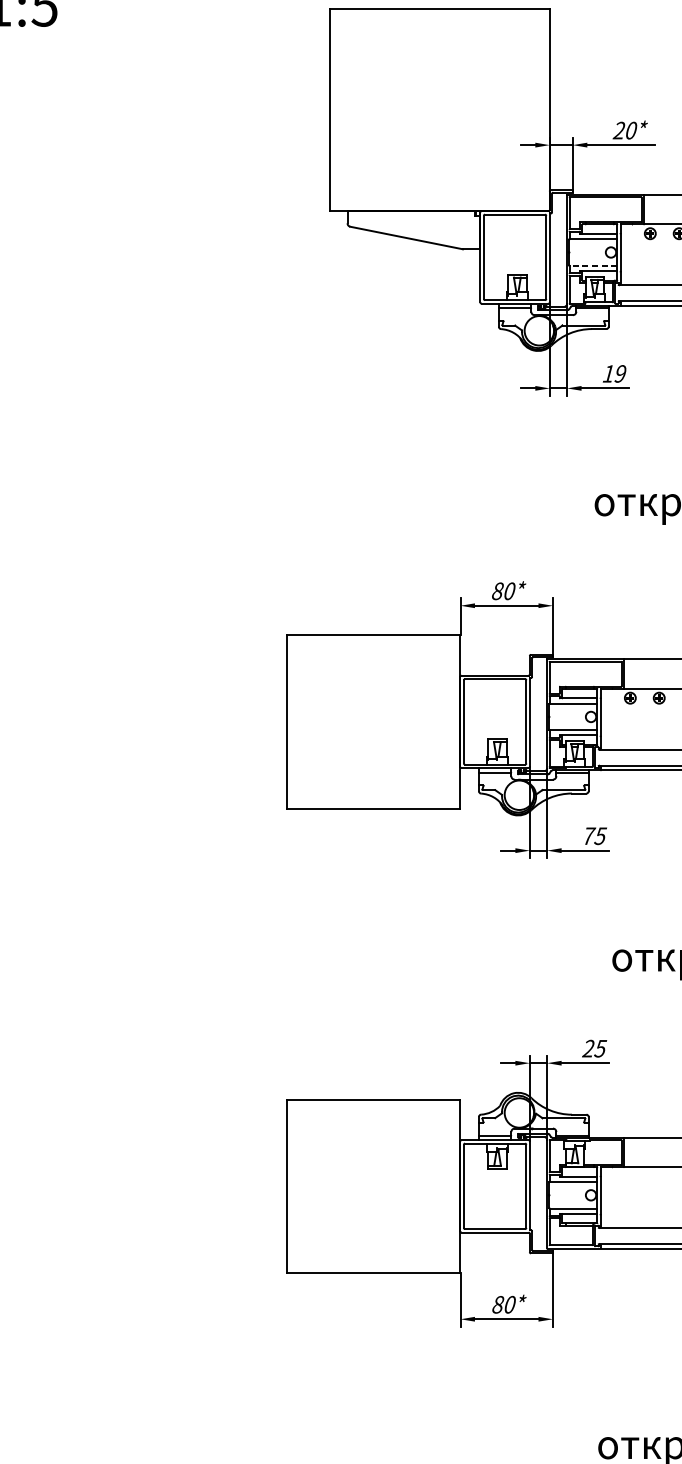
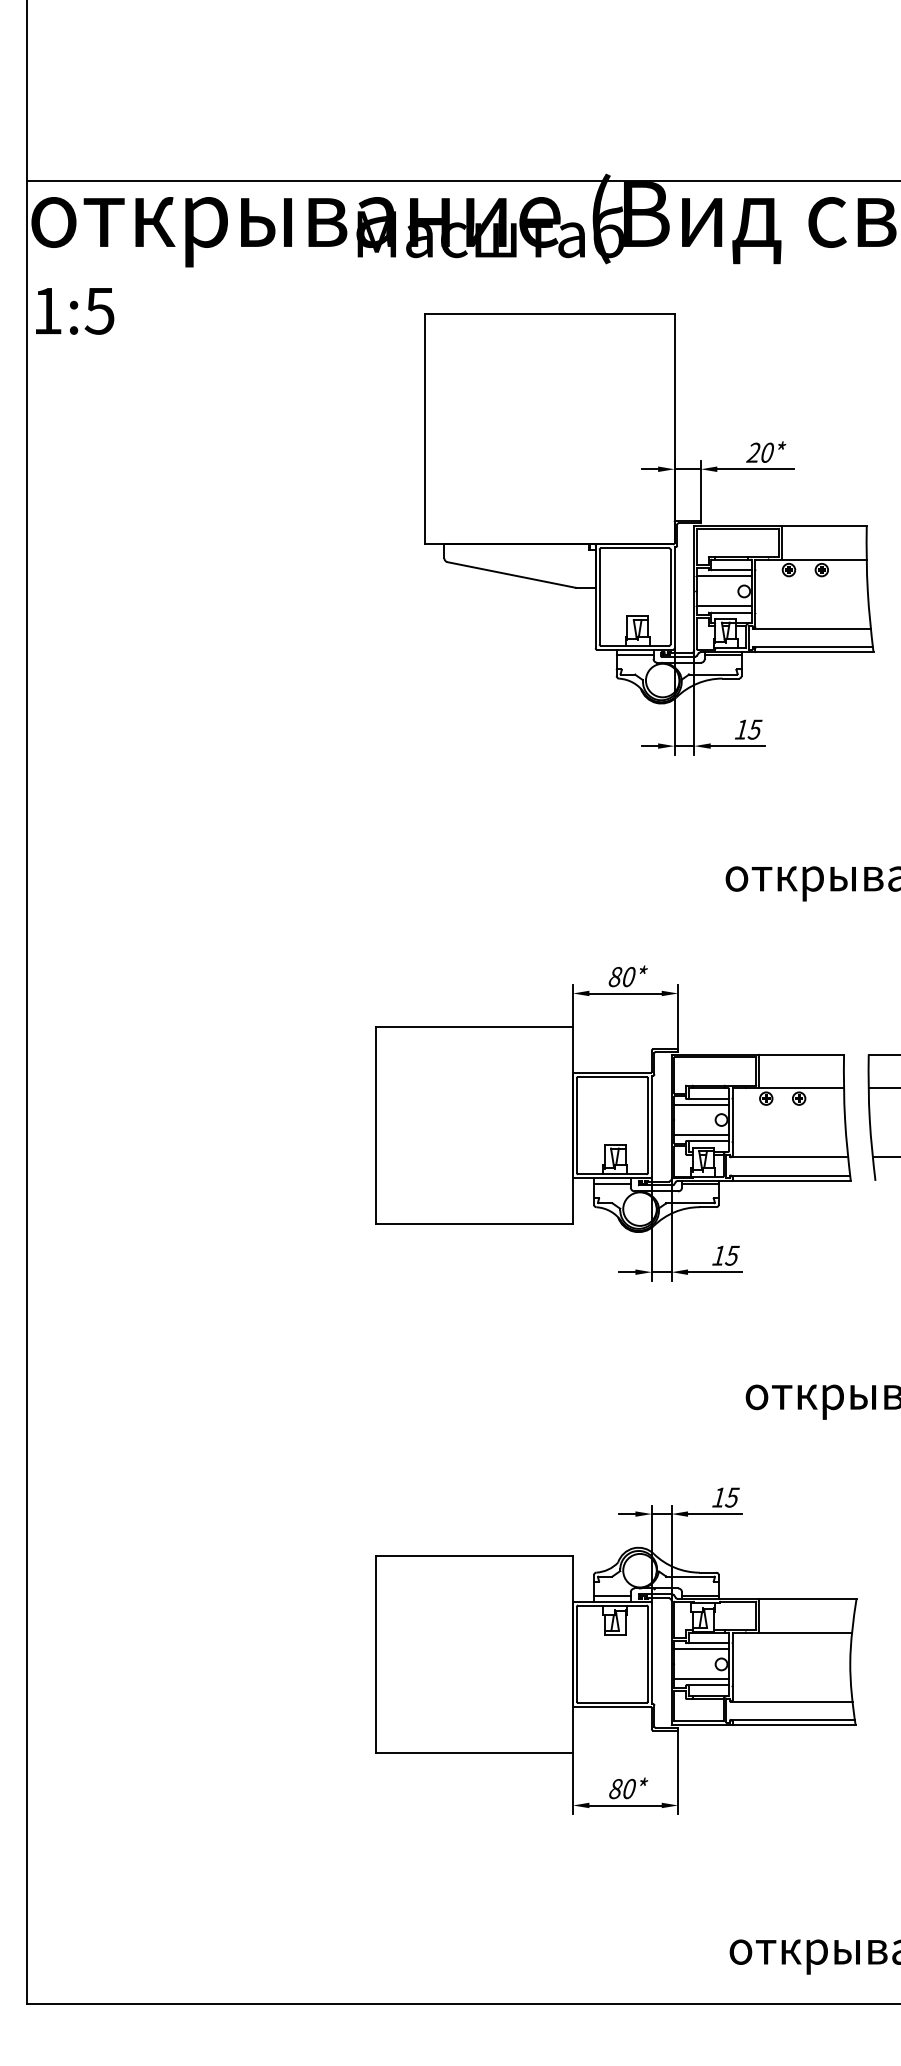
line: (592, 265) -> (723, 606), dashed -> solid
text: (620, 373) -> (754, 729), 19 -> 15
text: (589, 835) -> (719, 1255), 75 -> 15
text: (588, 1048) -> (718, 1497), 25 -> 15

